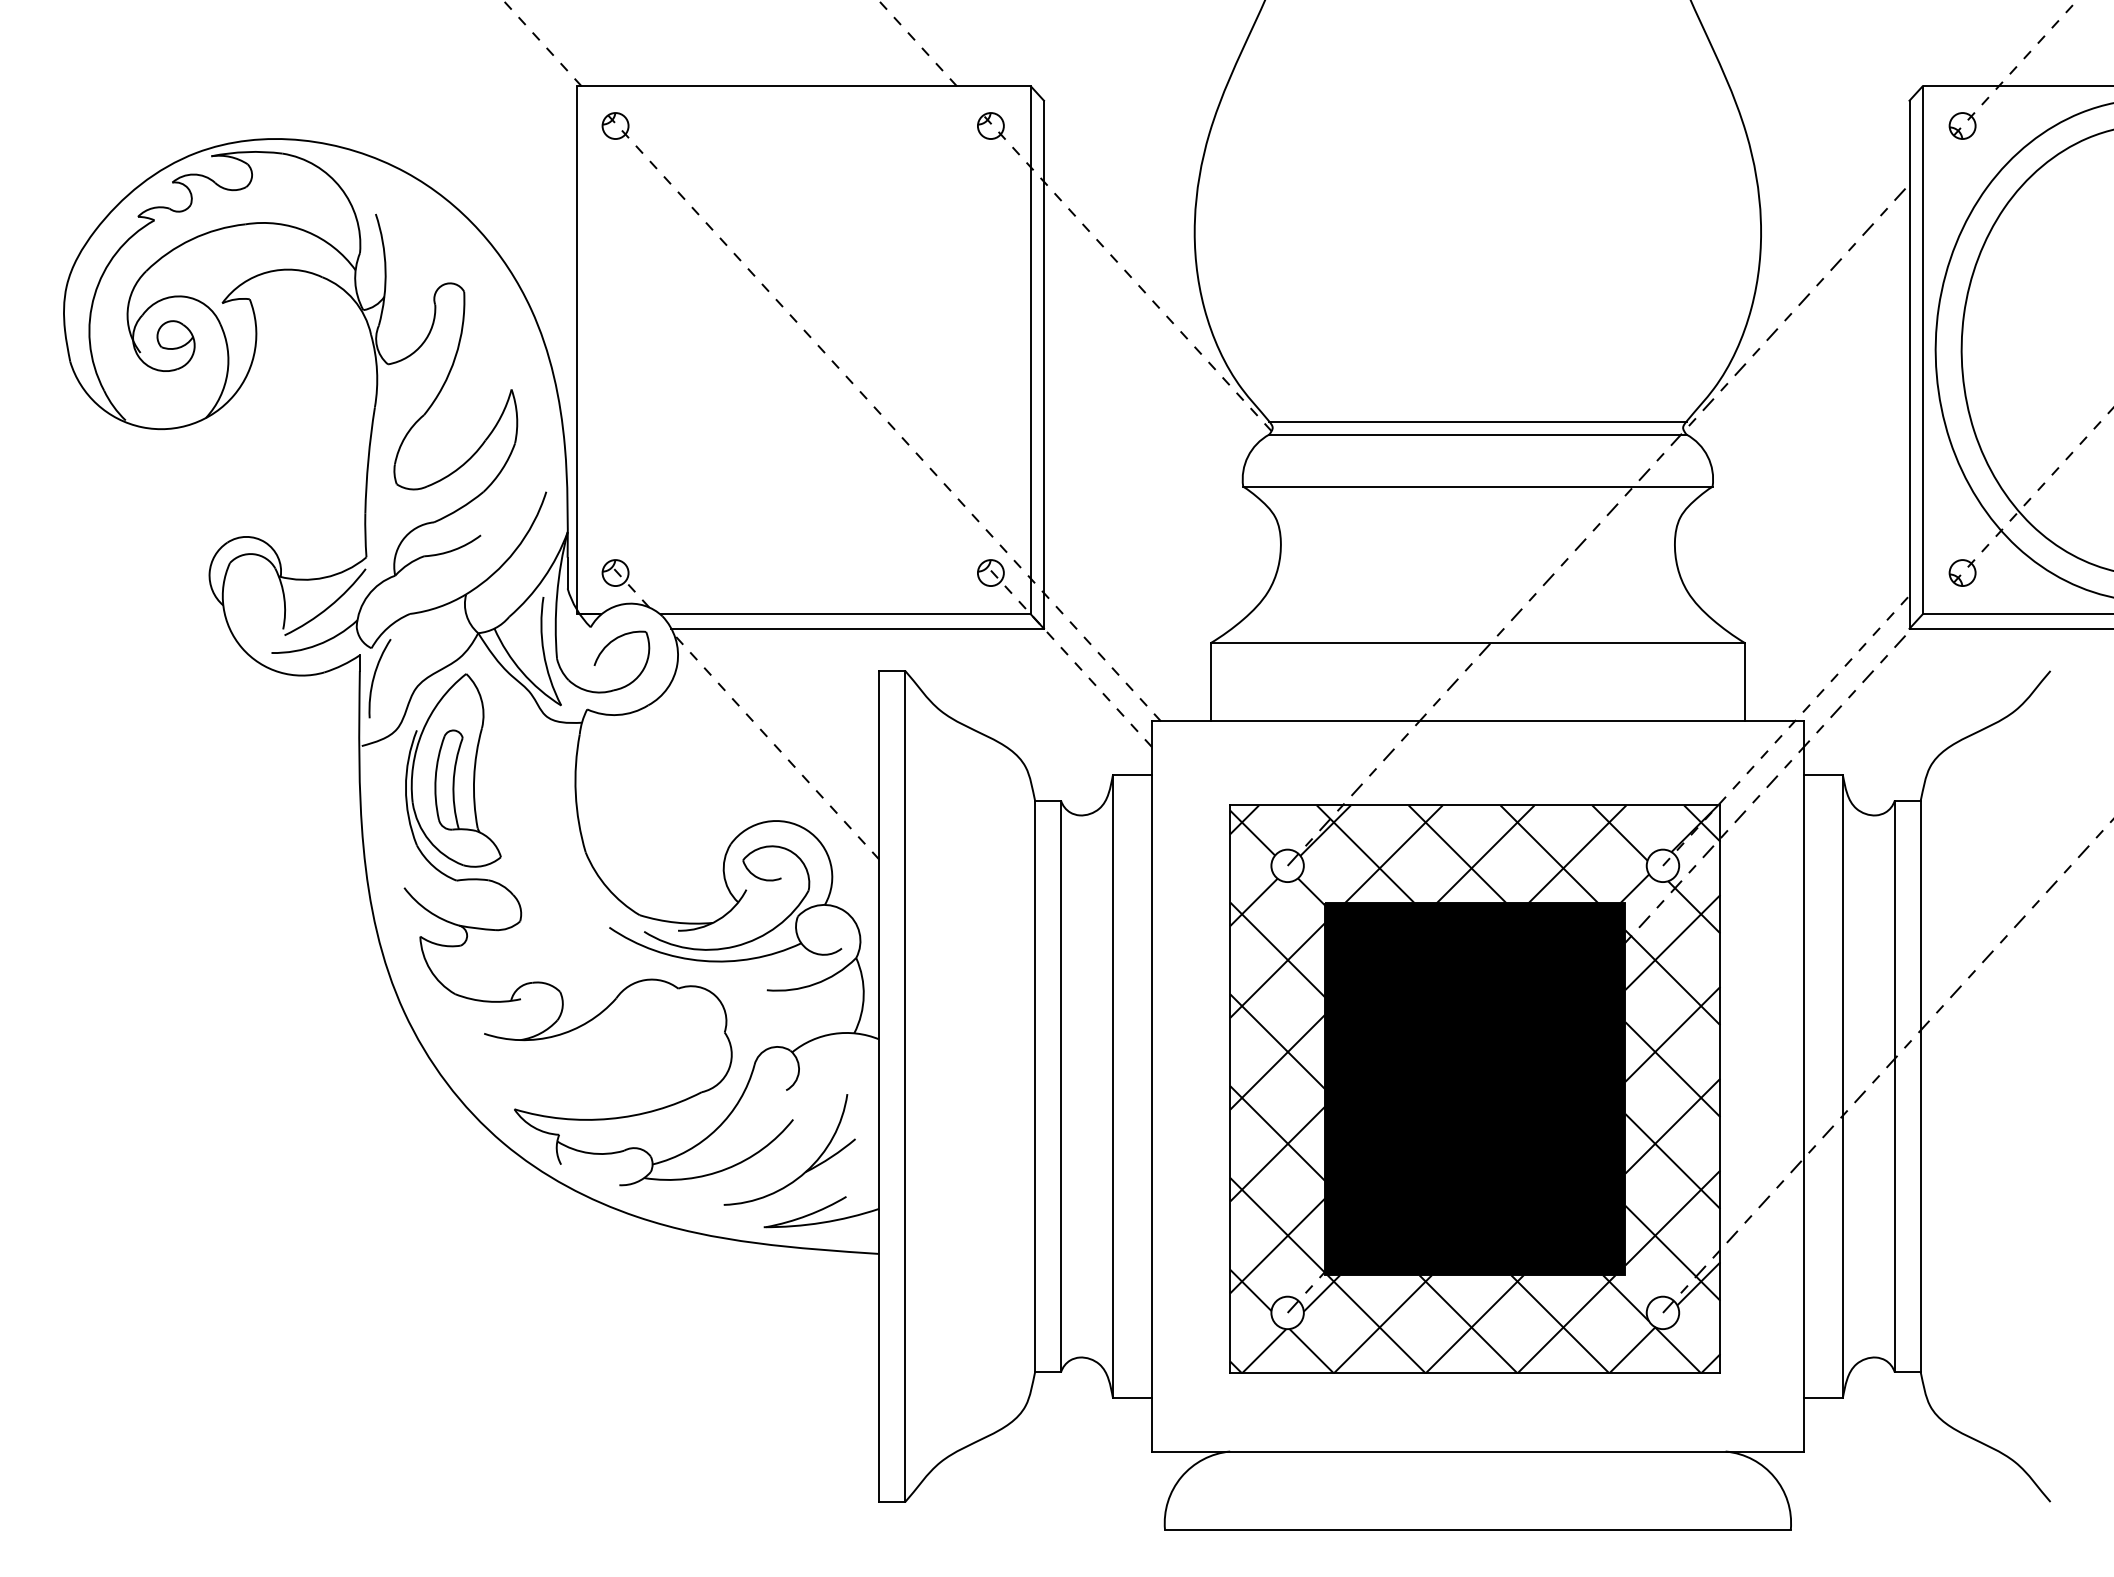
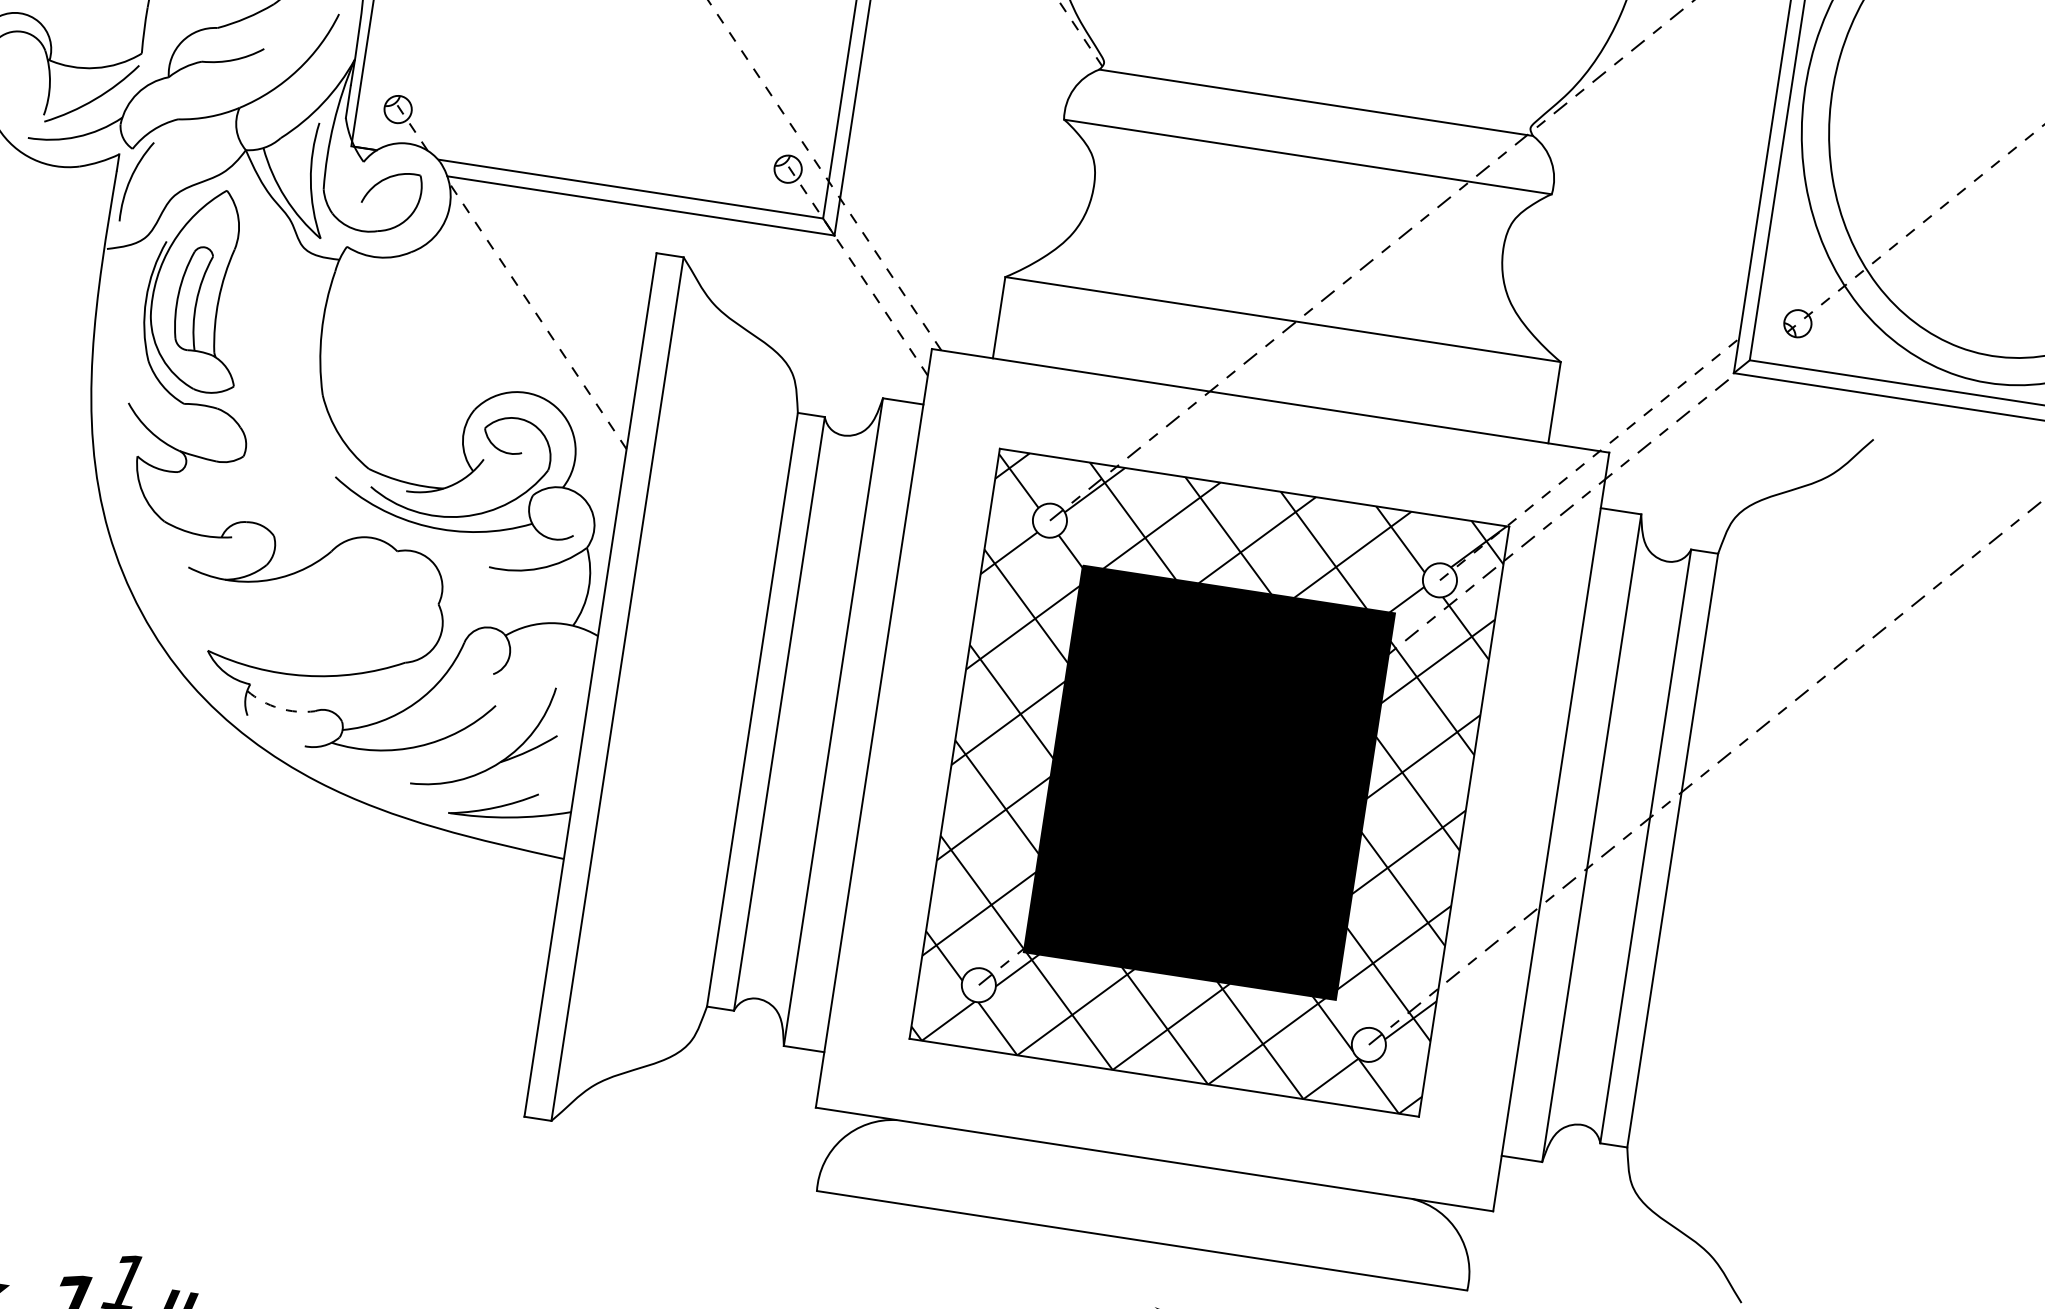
line: (1477, 421) -> (1317, 89), removed
arc: (589, 1153) -> (278, 708), solid -> dashed

